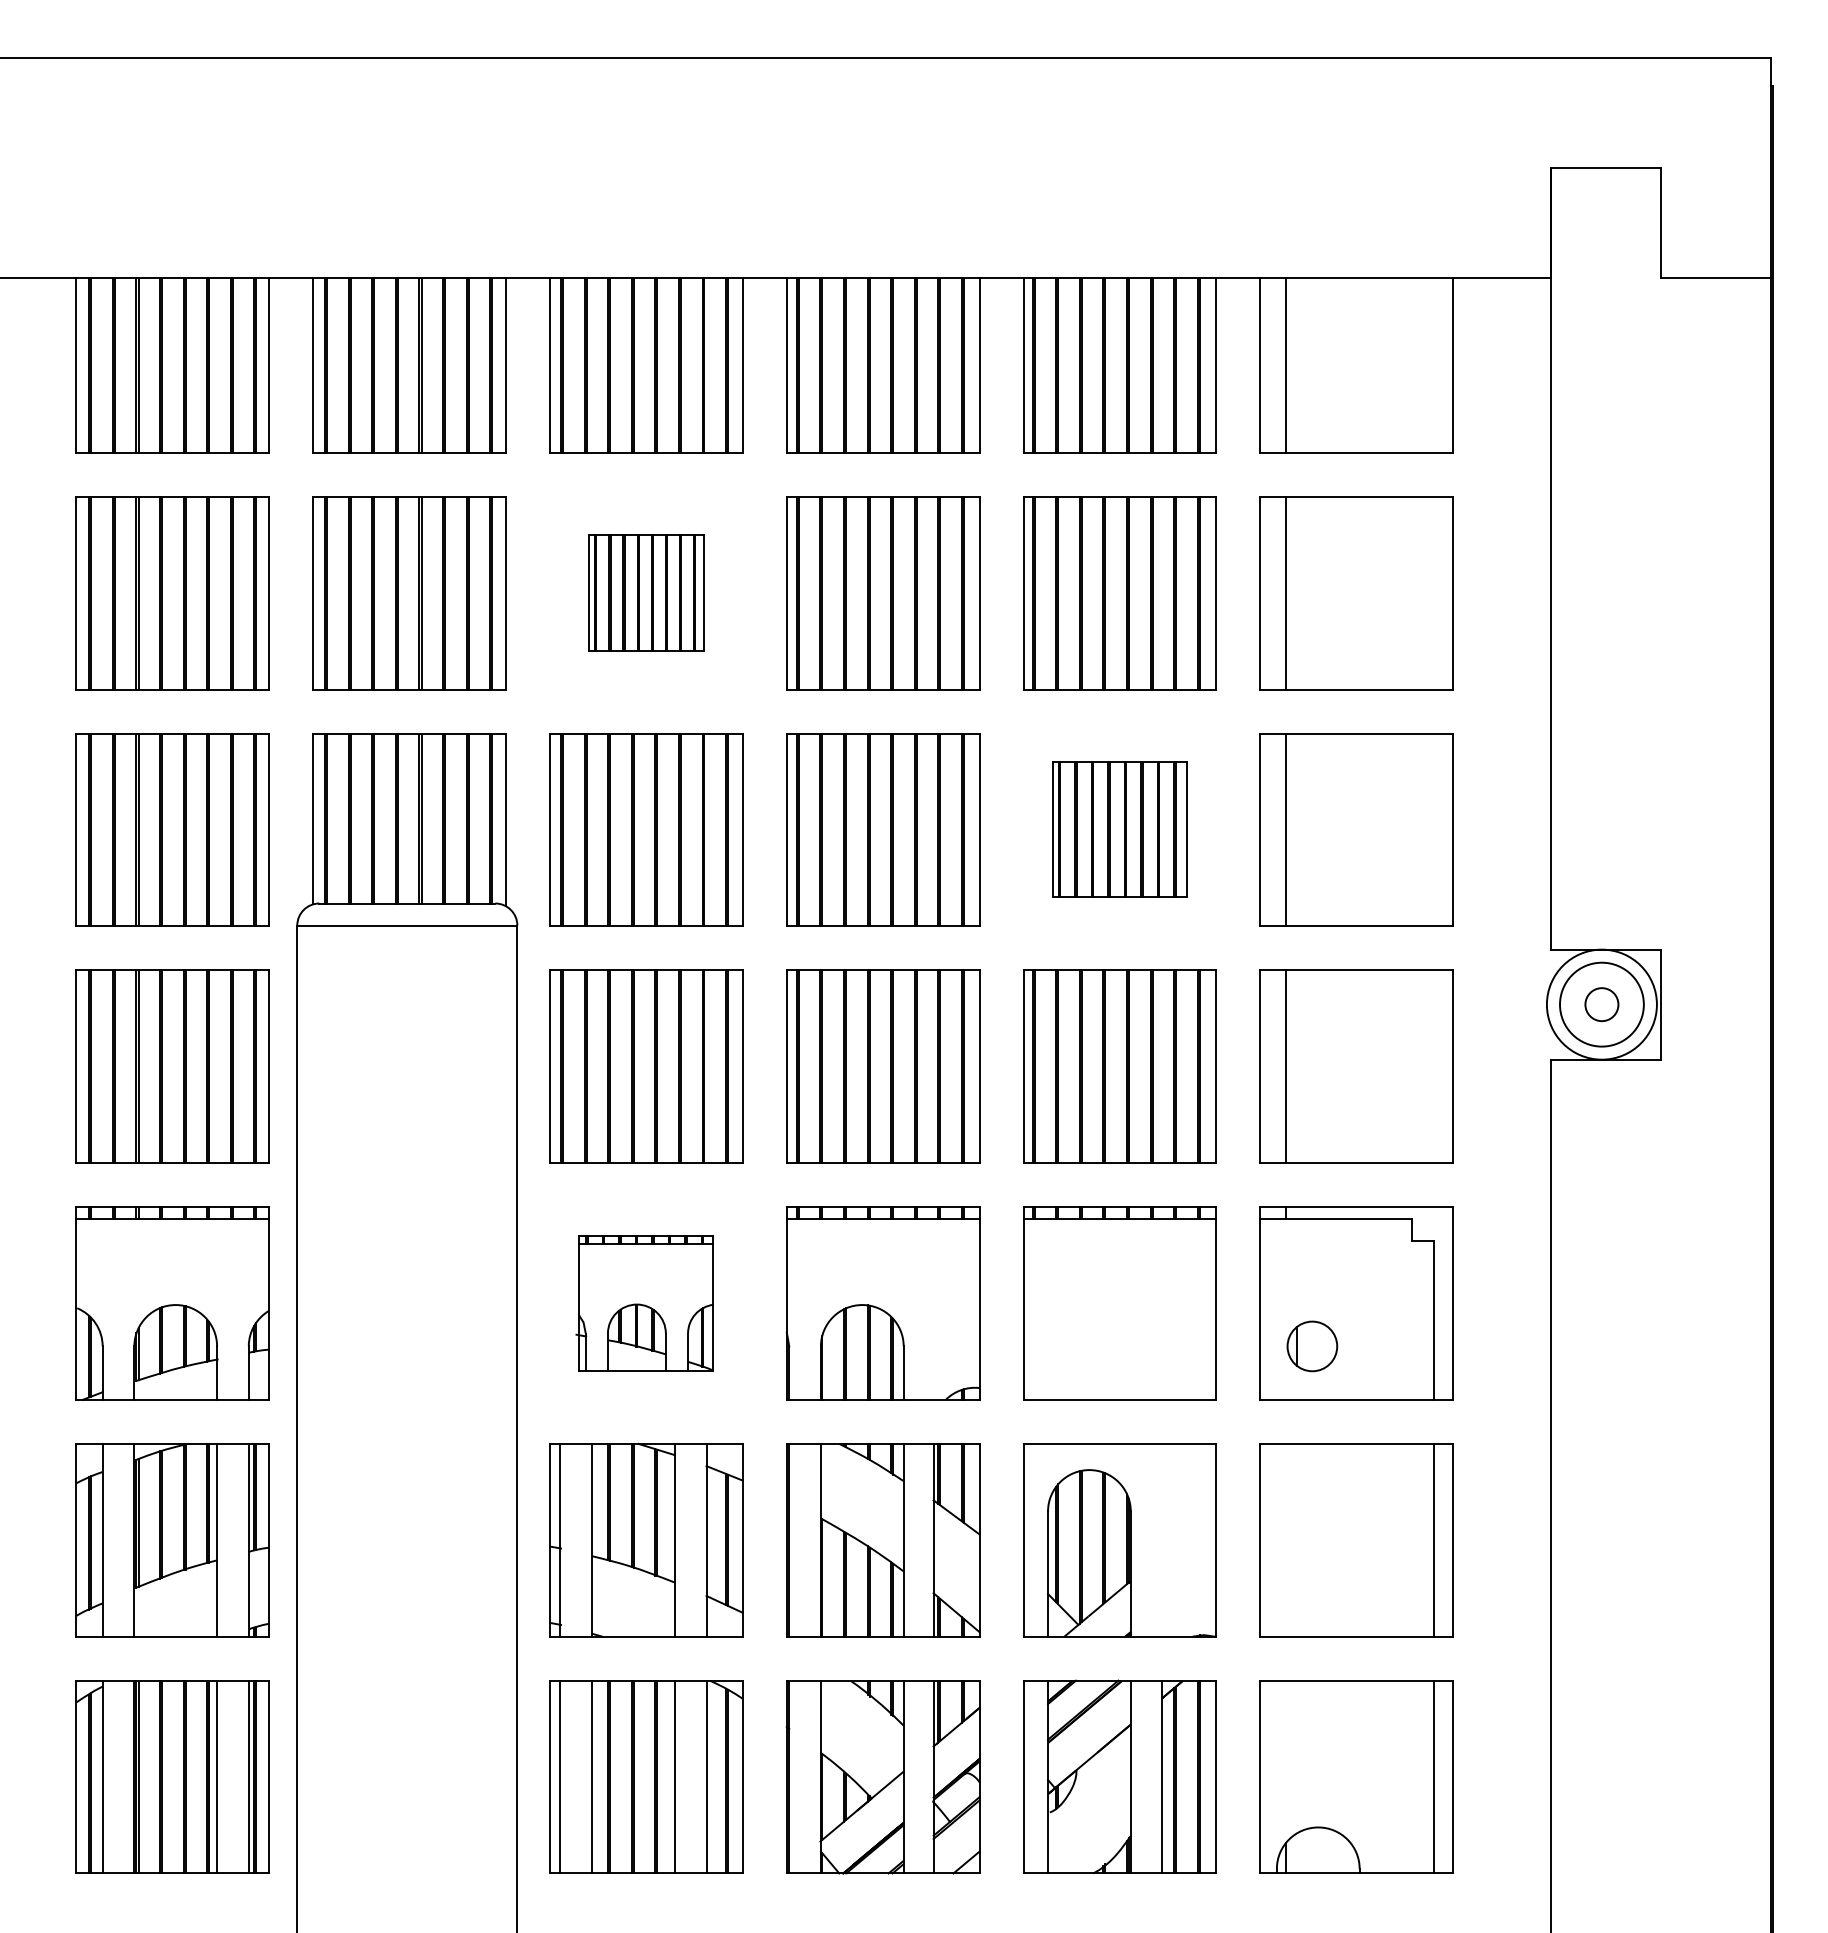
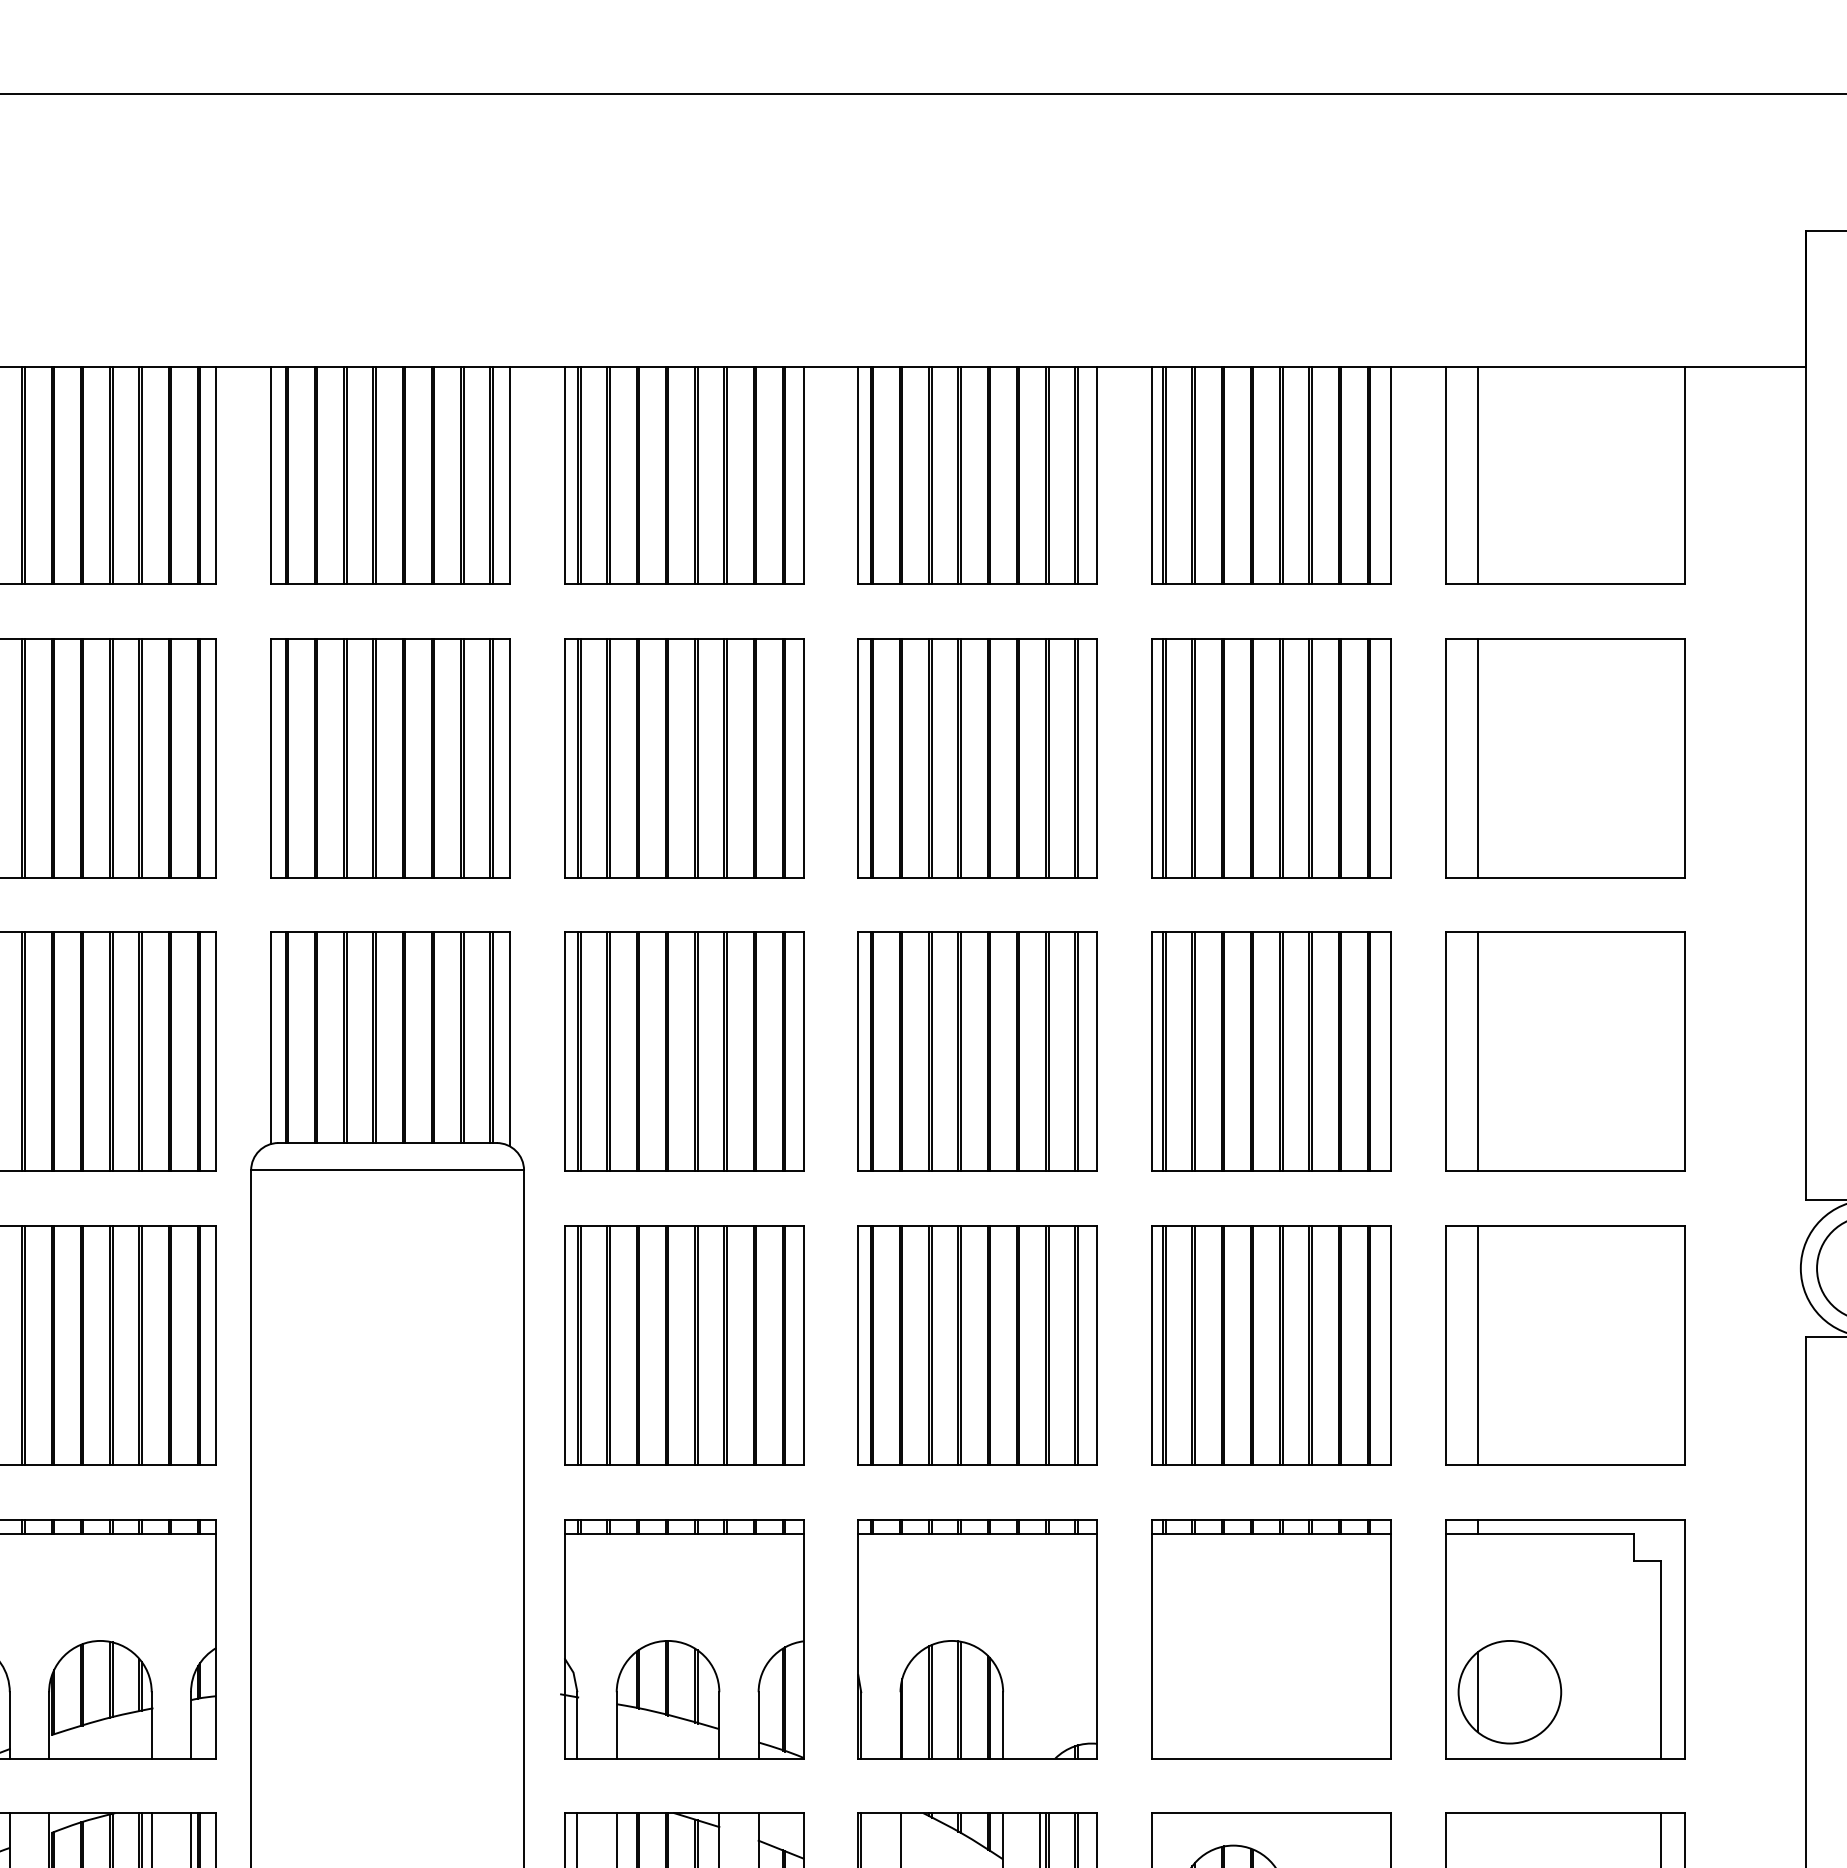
part: (646, 593) -> (684, 758), size x1.67
part: (1119, 829) -> (1270, 1051), size x1.43
part: (644, 1303) -> (681, 1639), size x1.43
part: (1312, 1346) -> (1510, 1692), size x1.67

